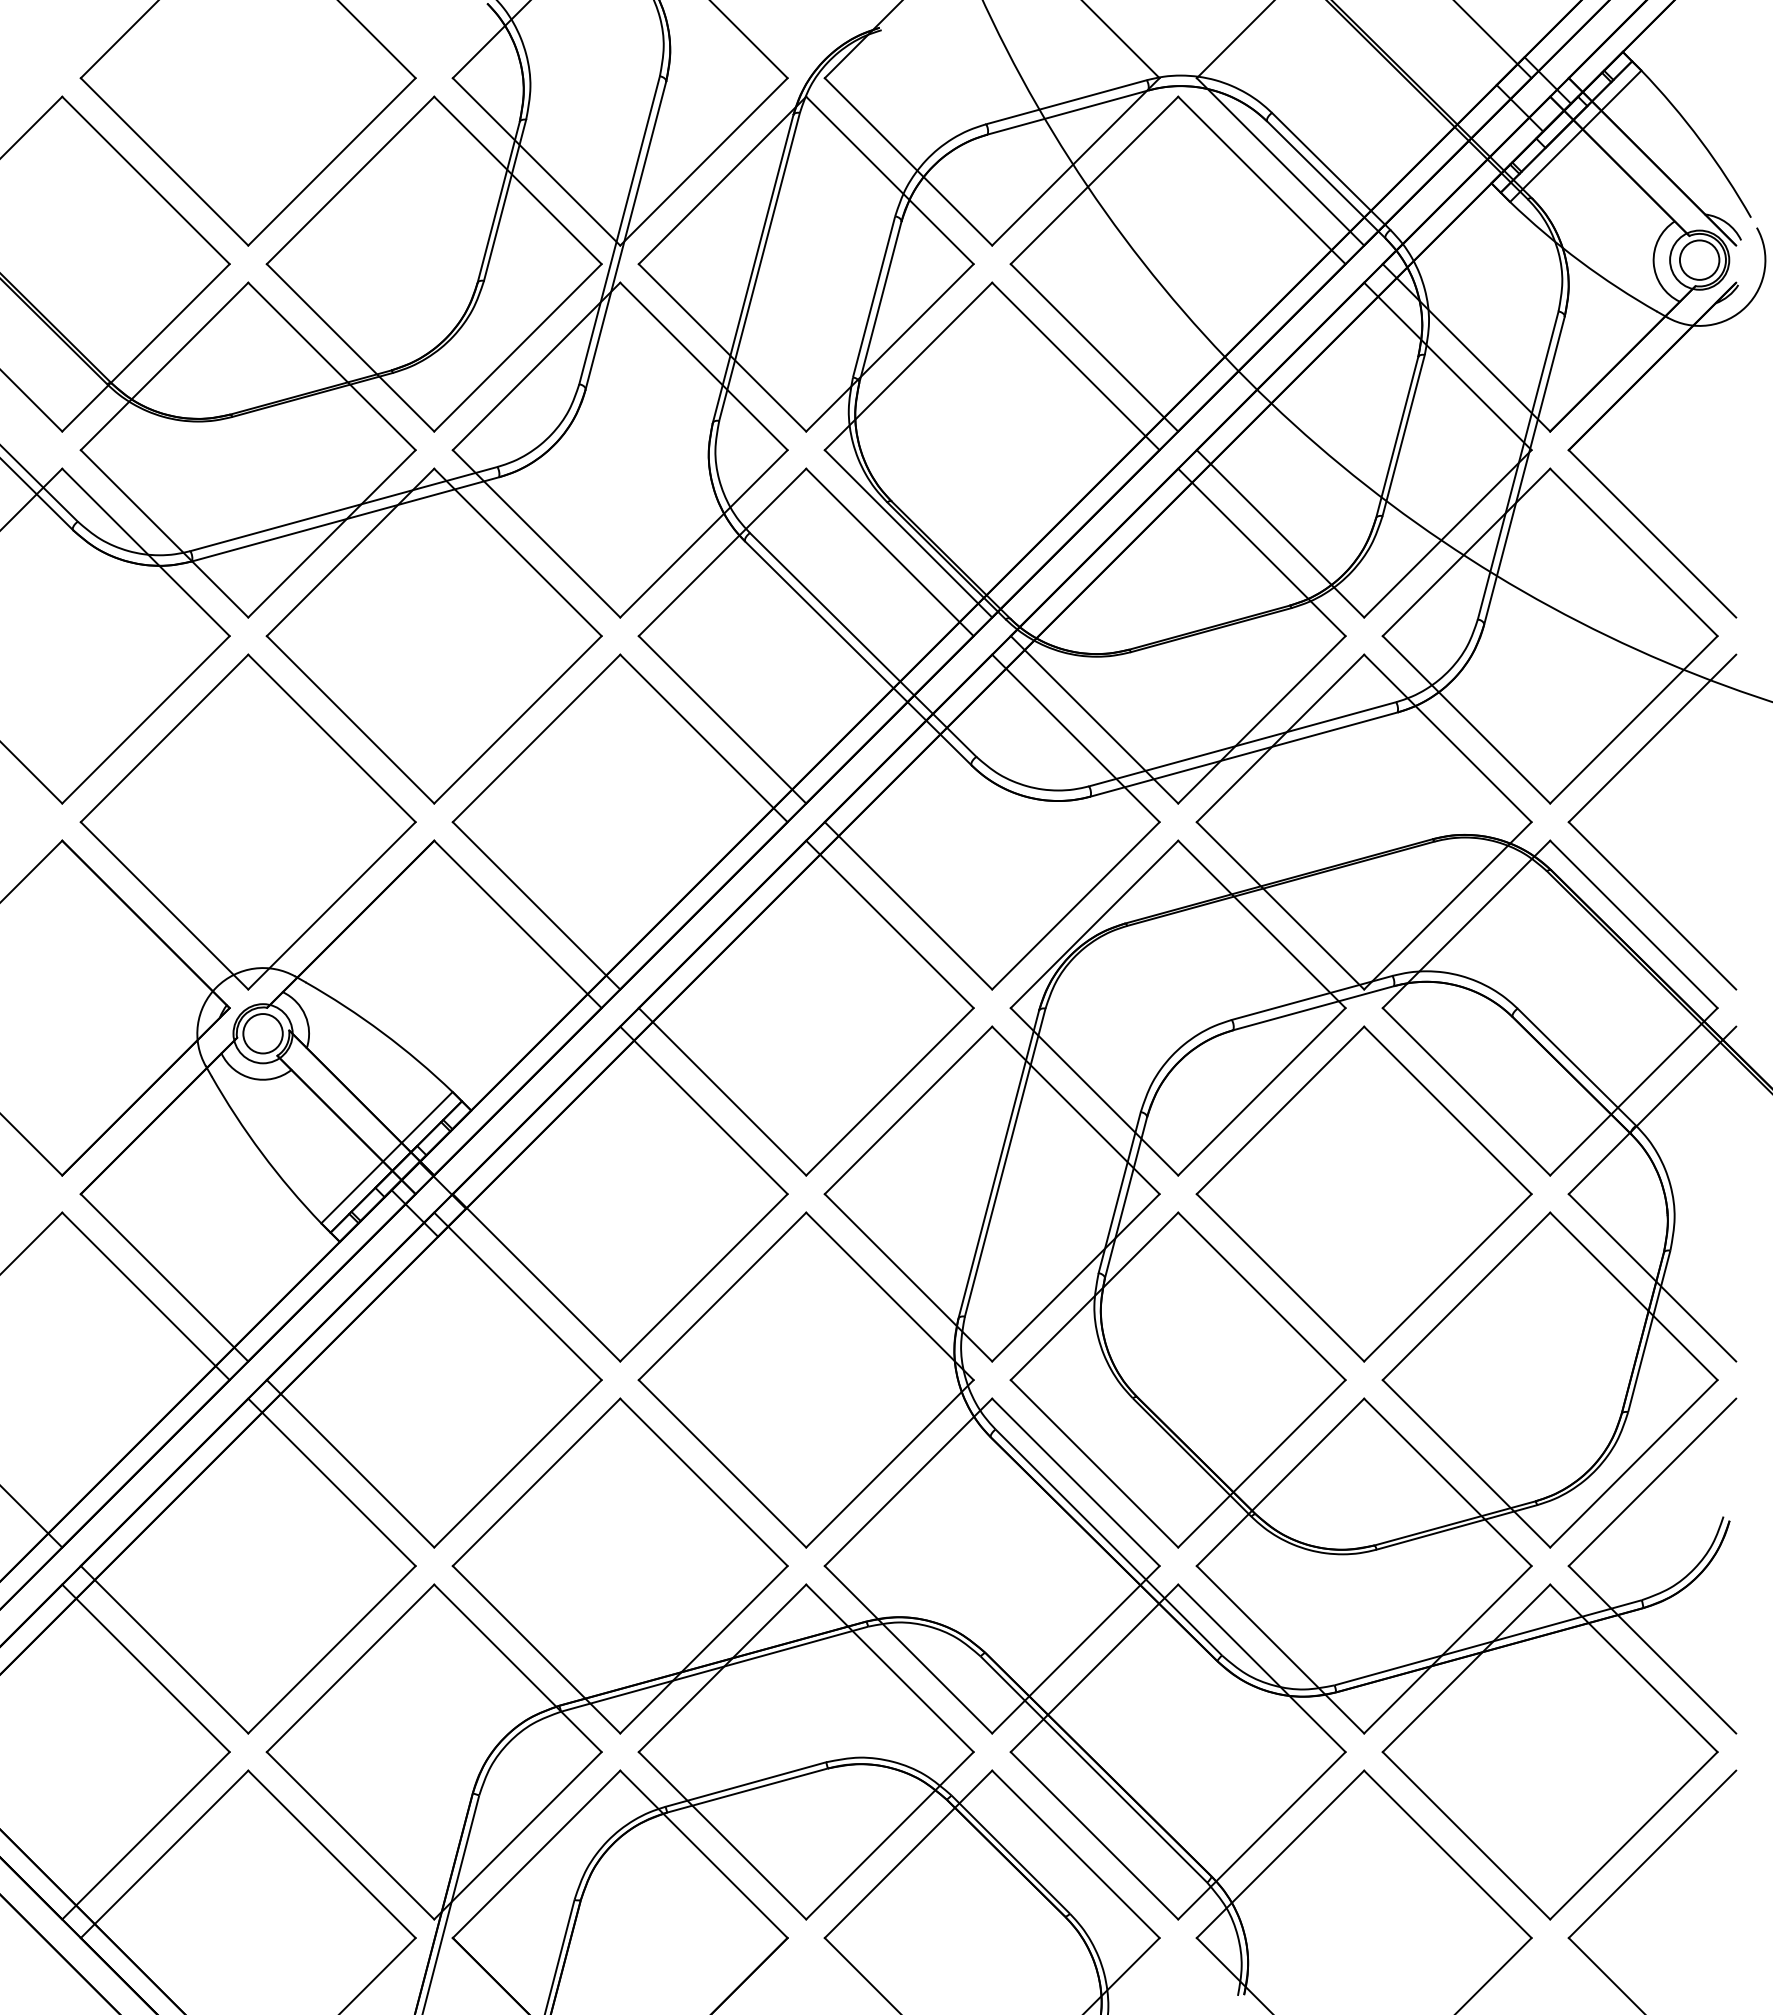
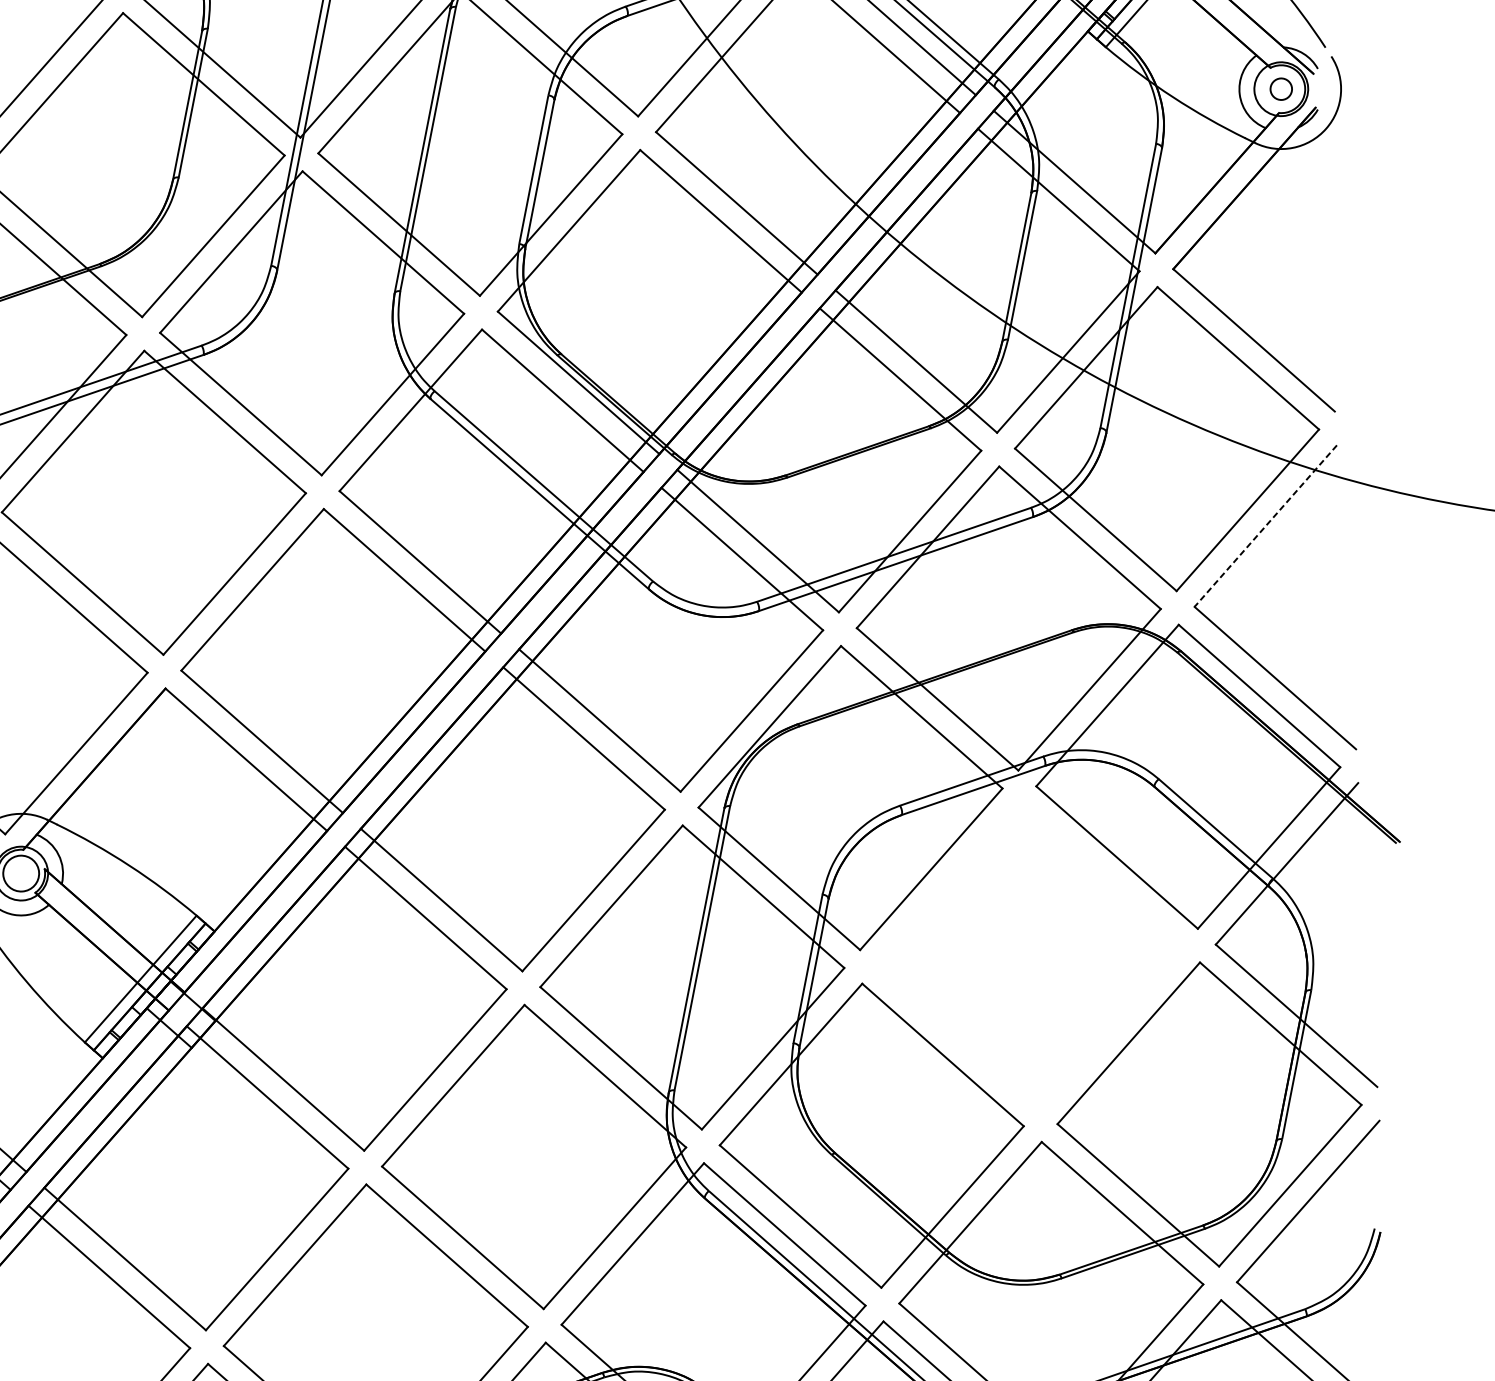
circle: (1699, 259) -> (1281, 88), size x0.6
line: (1652, 738) -> (1265, 526), solid -> dashed
part: (1363, 1193) -> (1029, 955), removed

